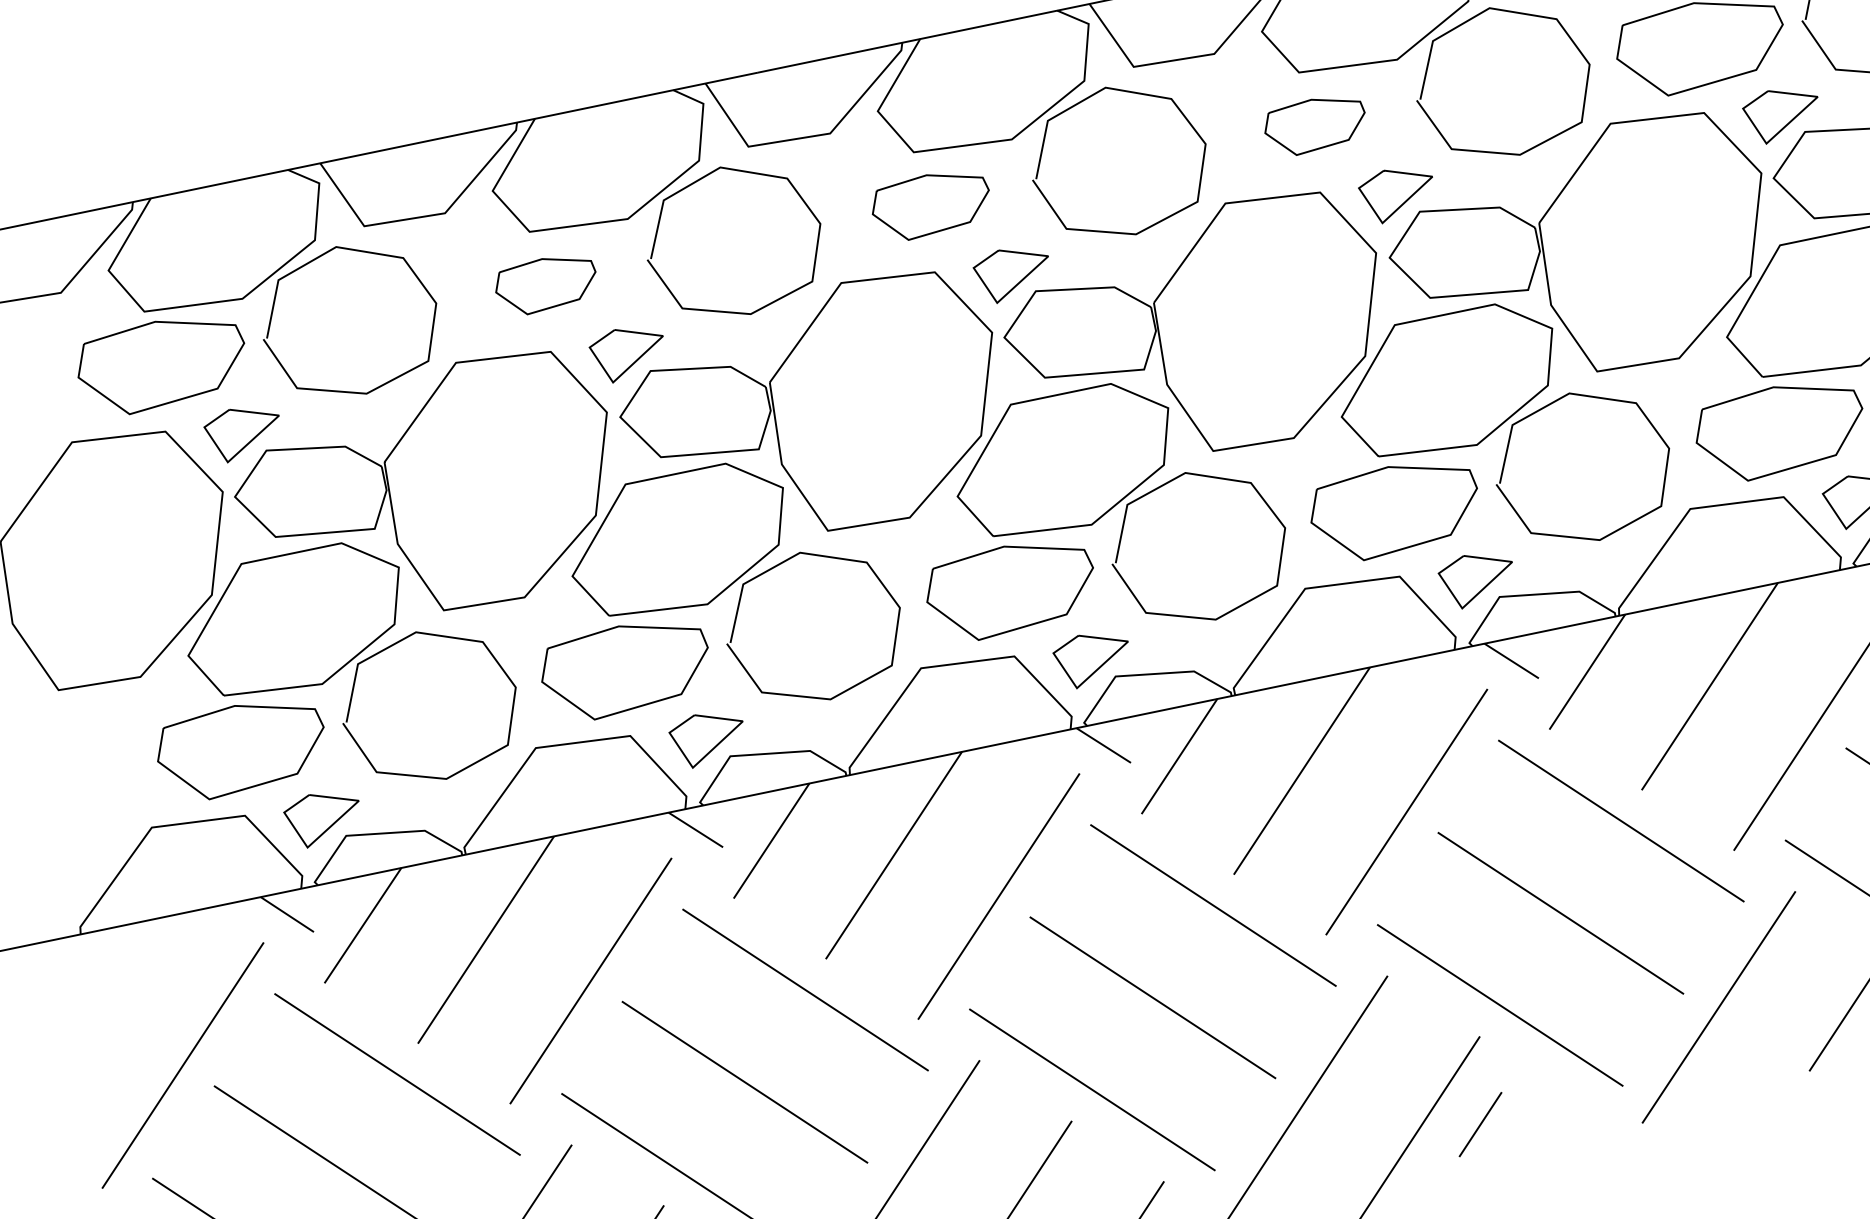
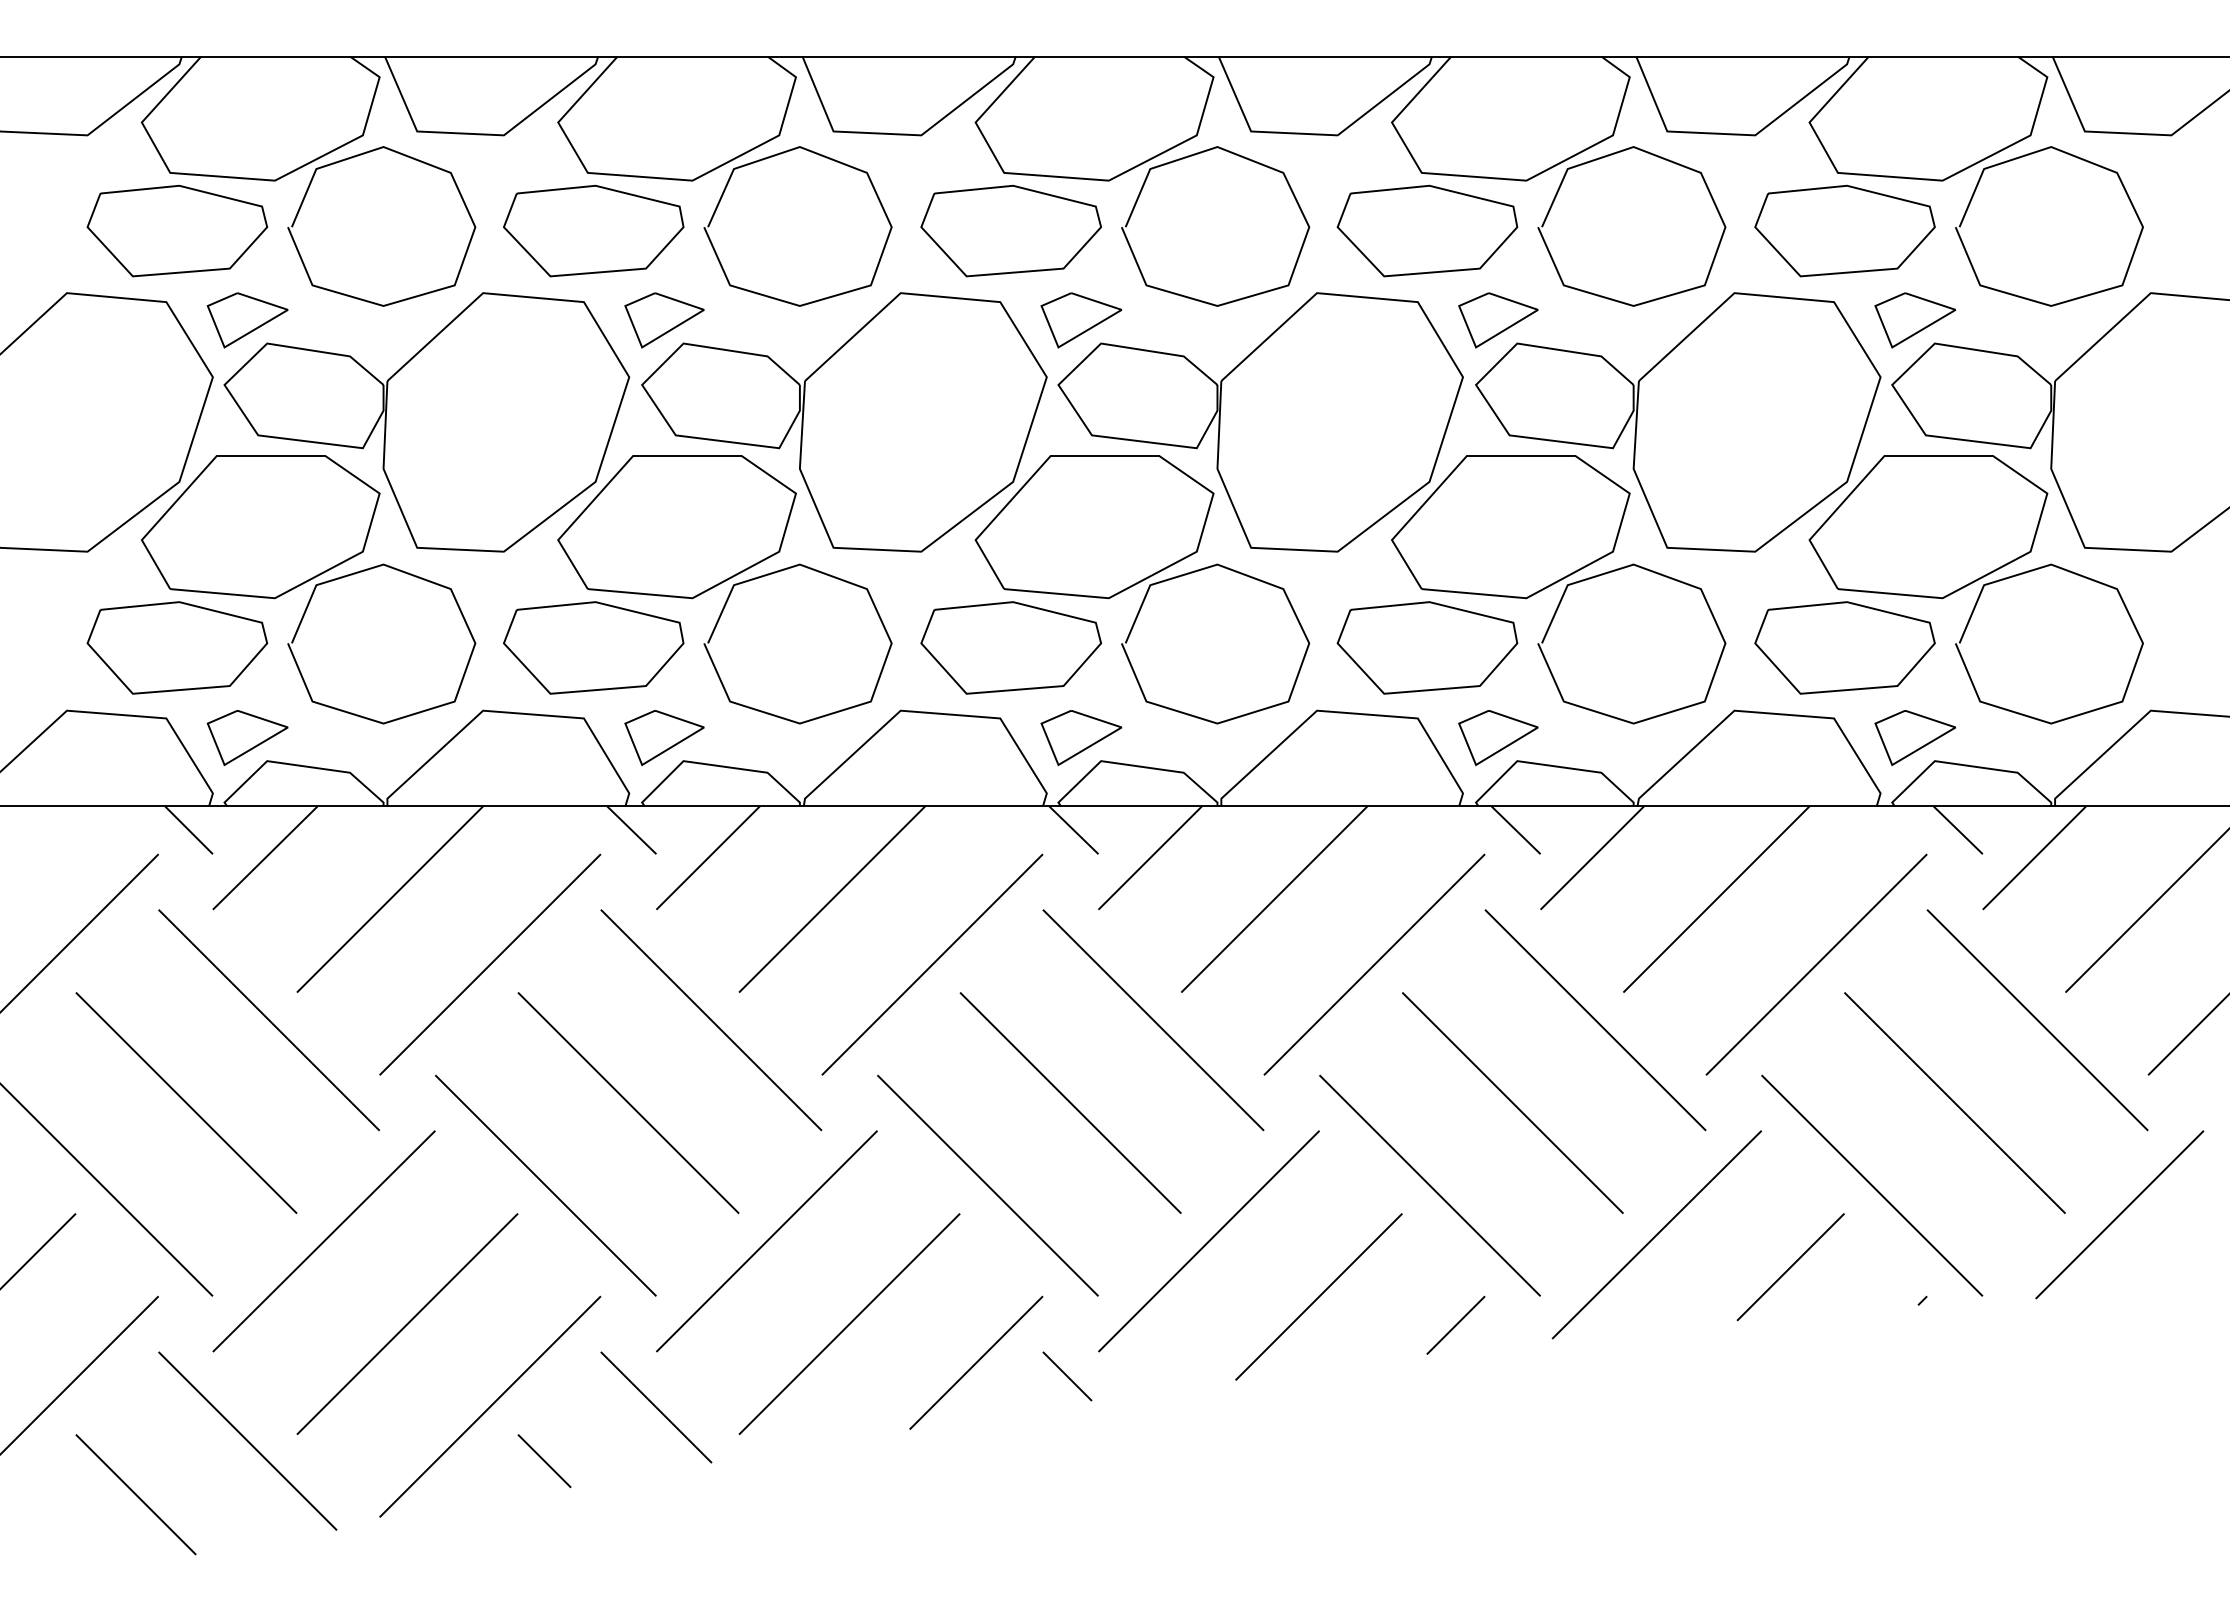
part: (1315, 124) -> (1427, 230), size x1.67
part: (930, 205) -> (1010, 231), size x1.43
part: (545, 283) -> (593, 230), size x1.67
line: (1479, 1123) -> (1455, 1324), moved

